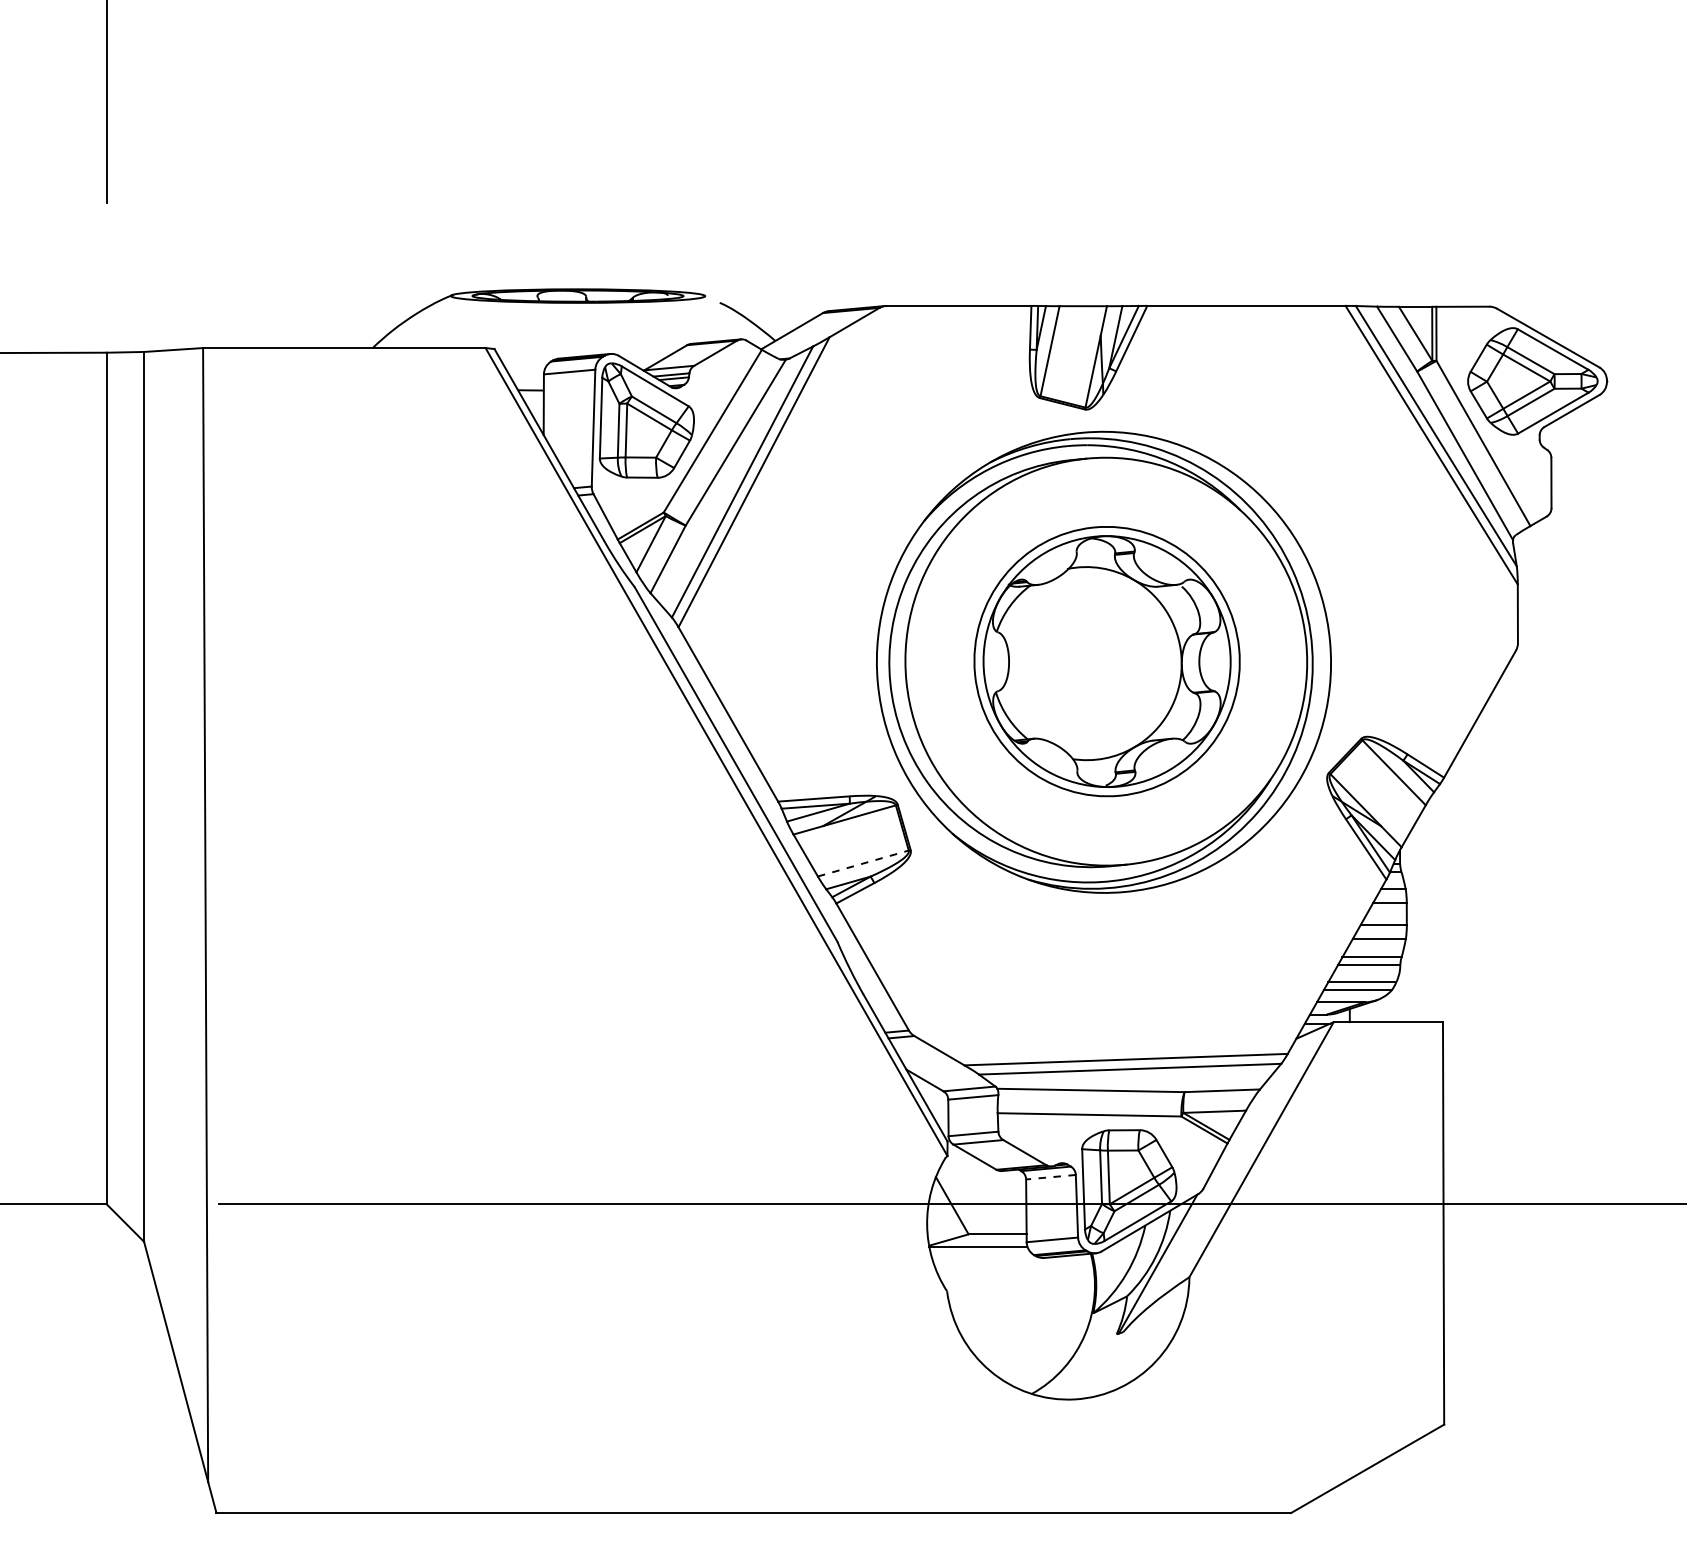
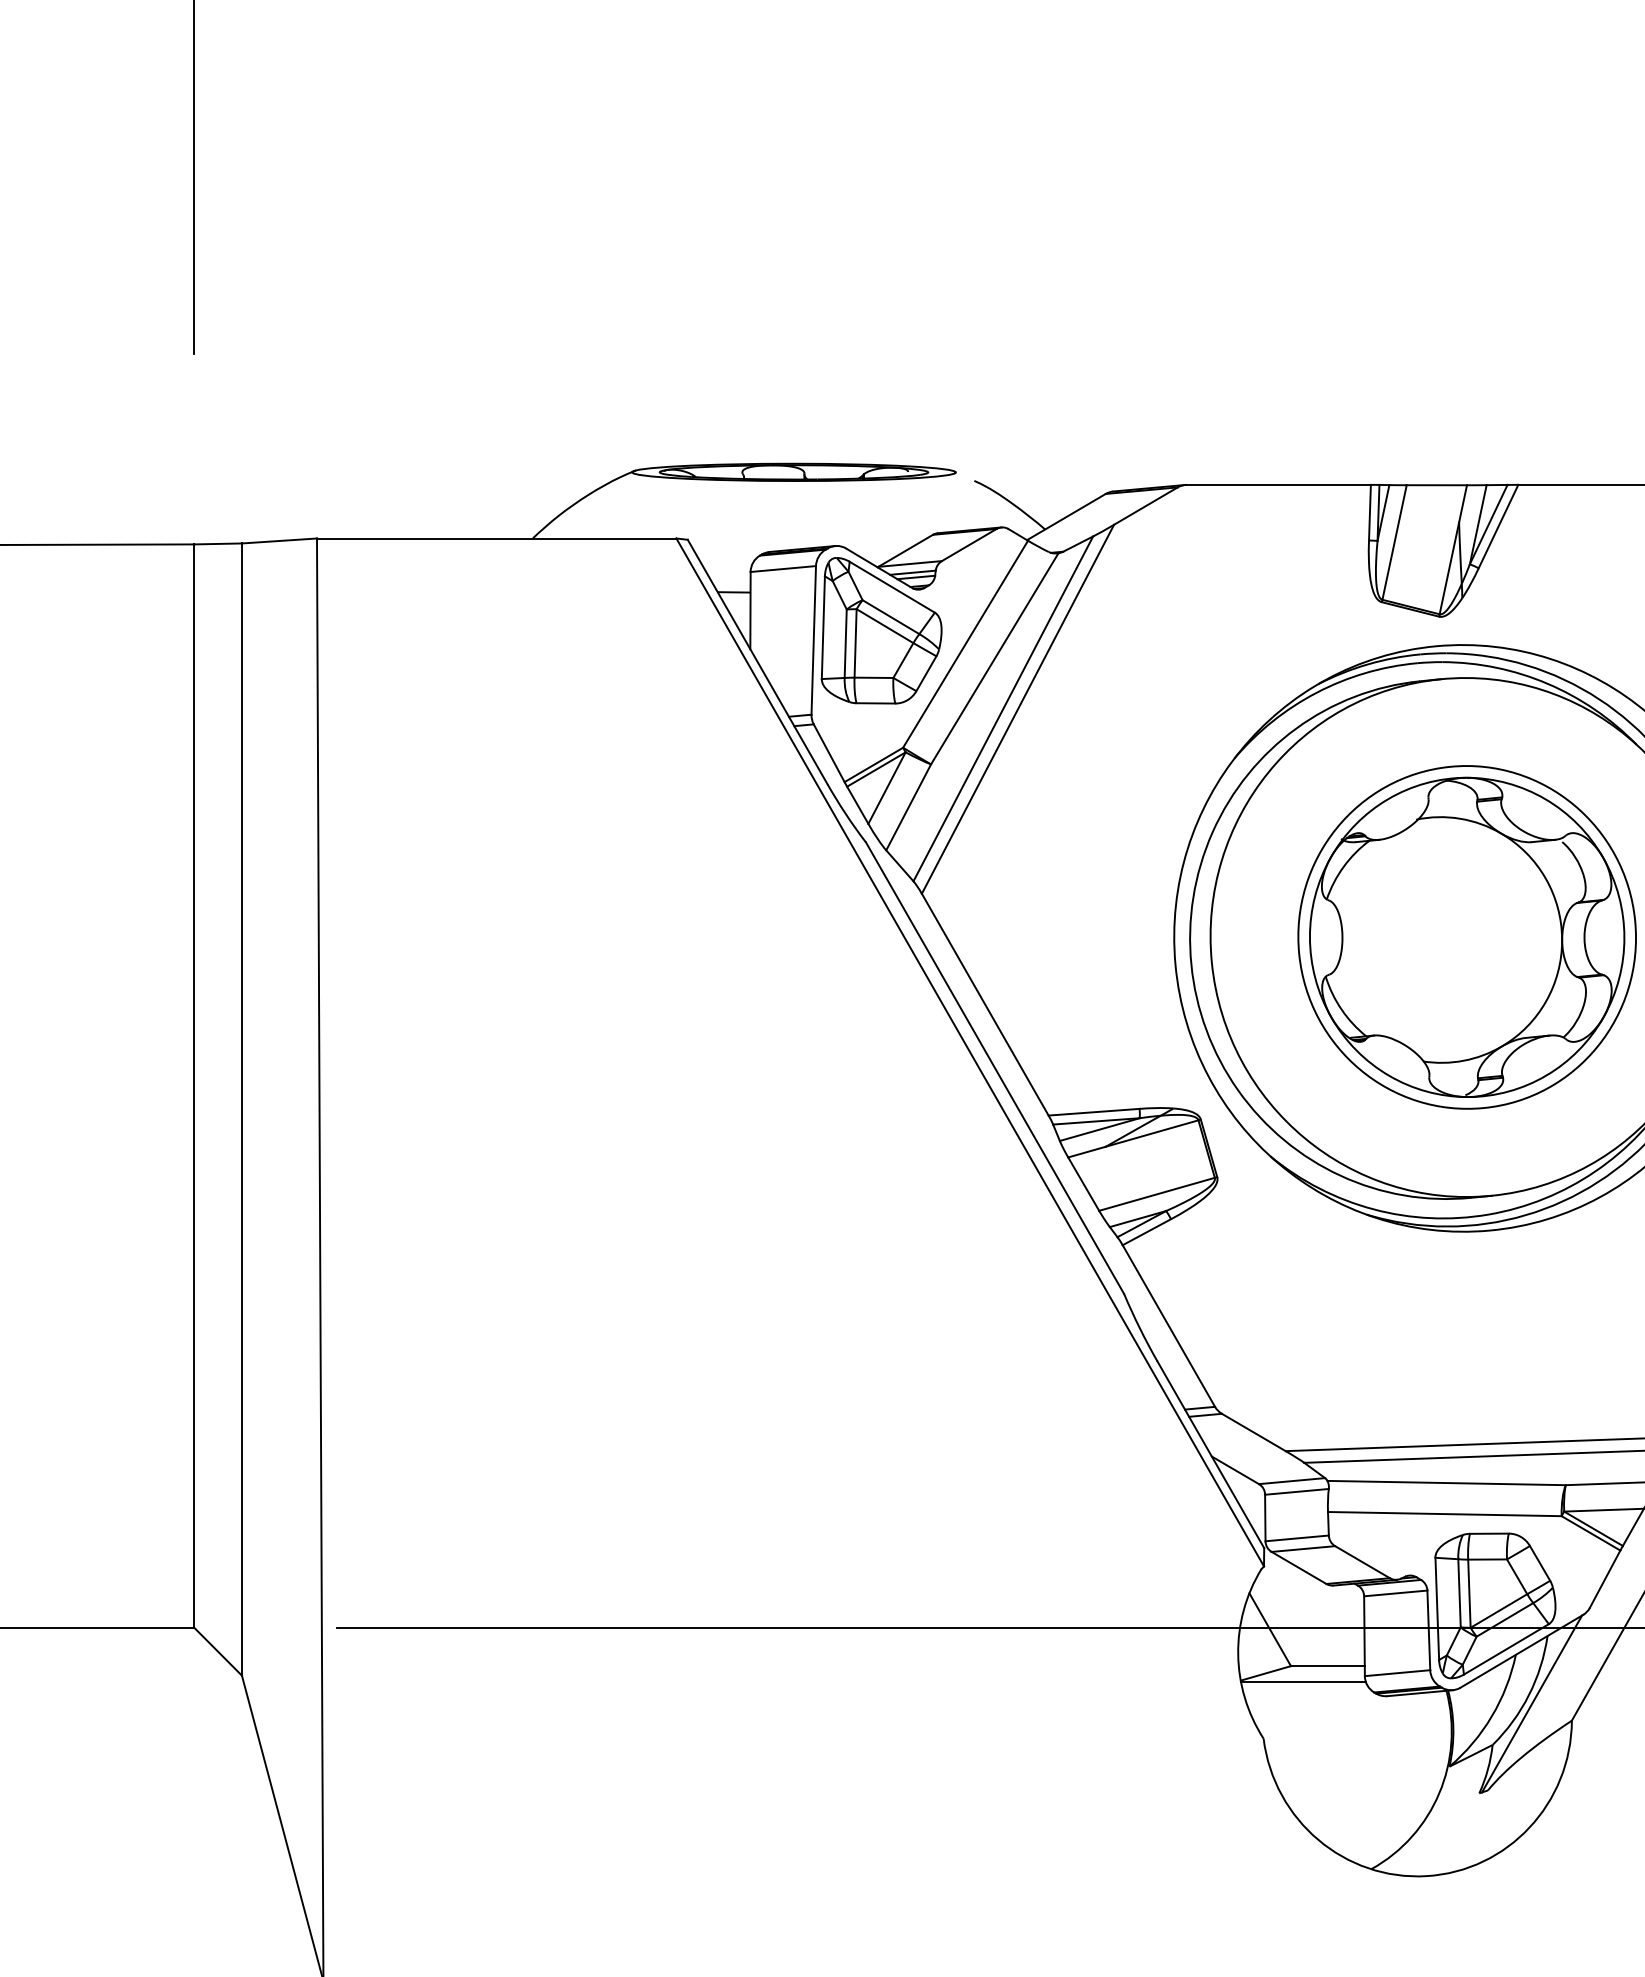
line: (863, 863) -> (1157, 1194), dashed -> solid
line: (1050, 1177) -> (1395, 1593), dashed -> solid

